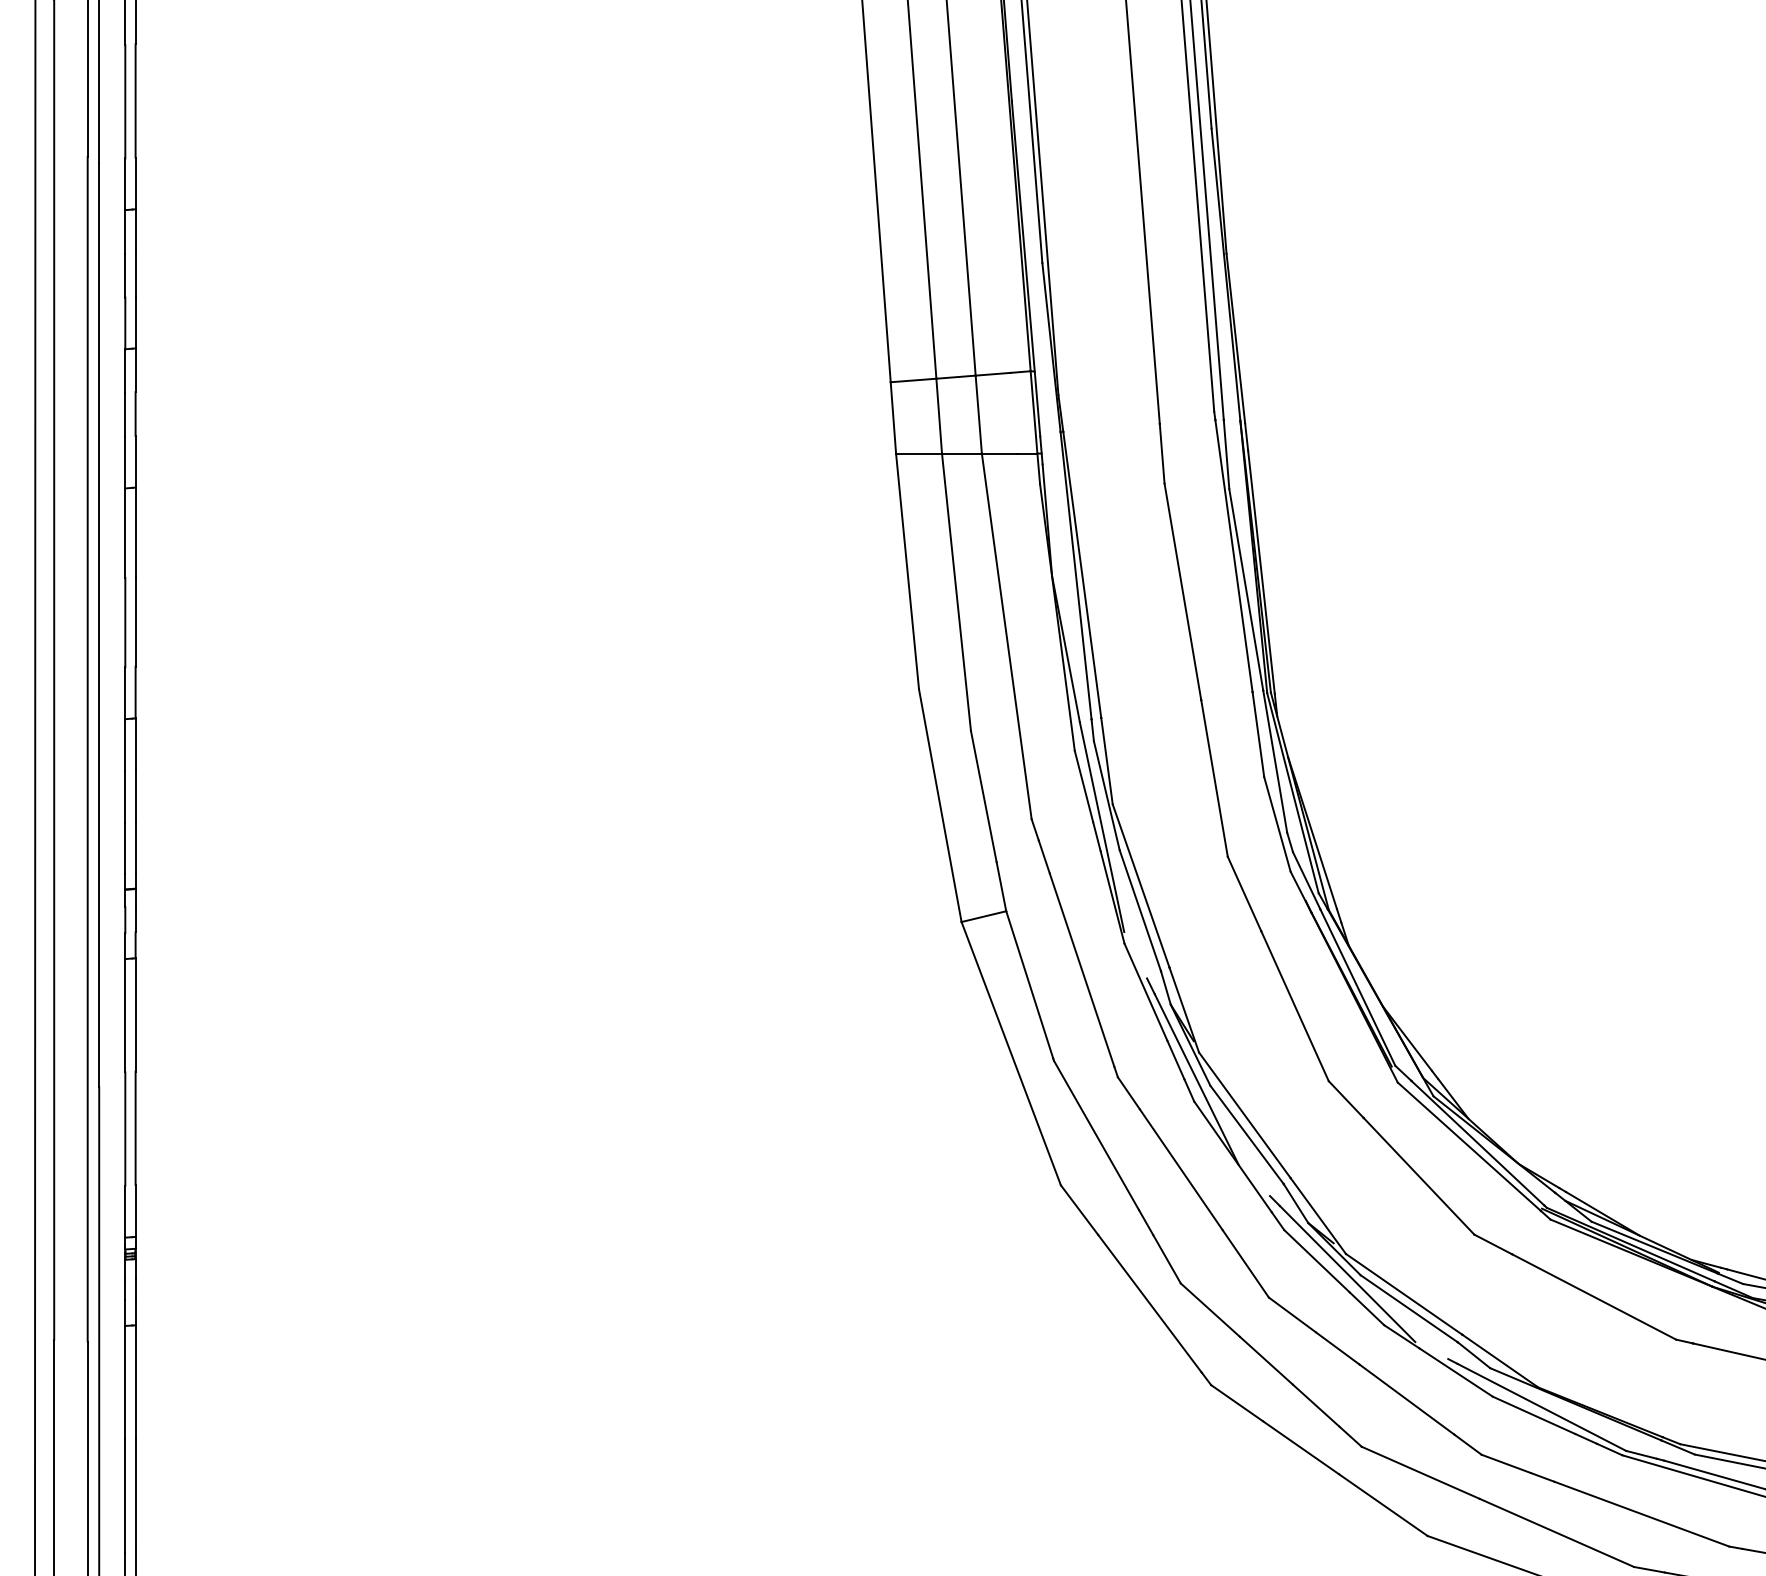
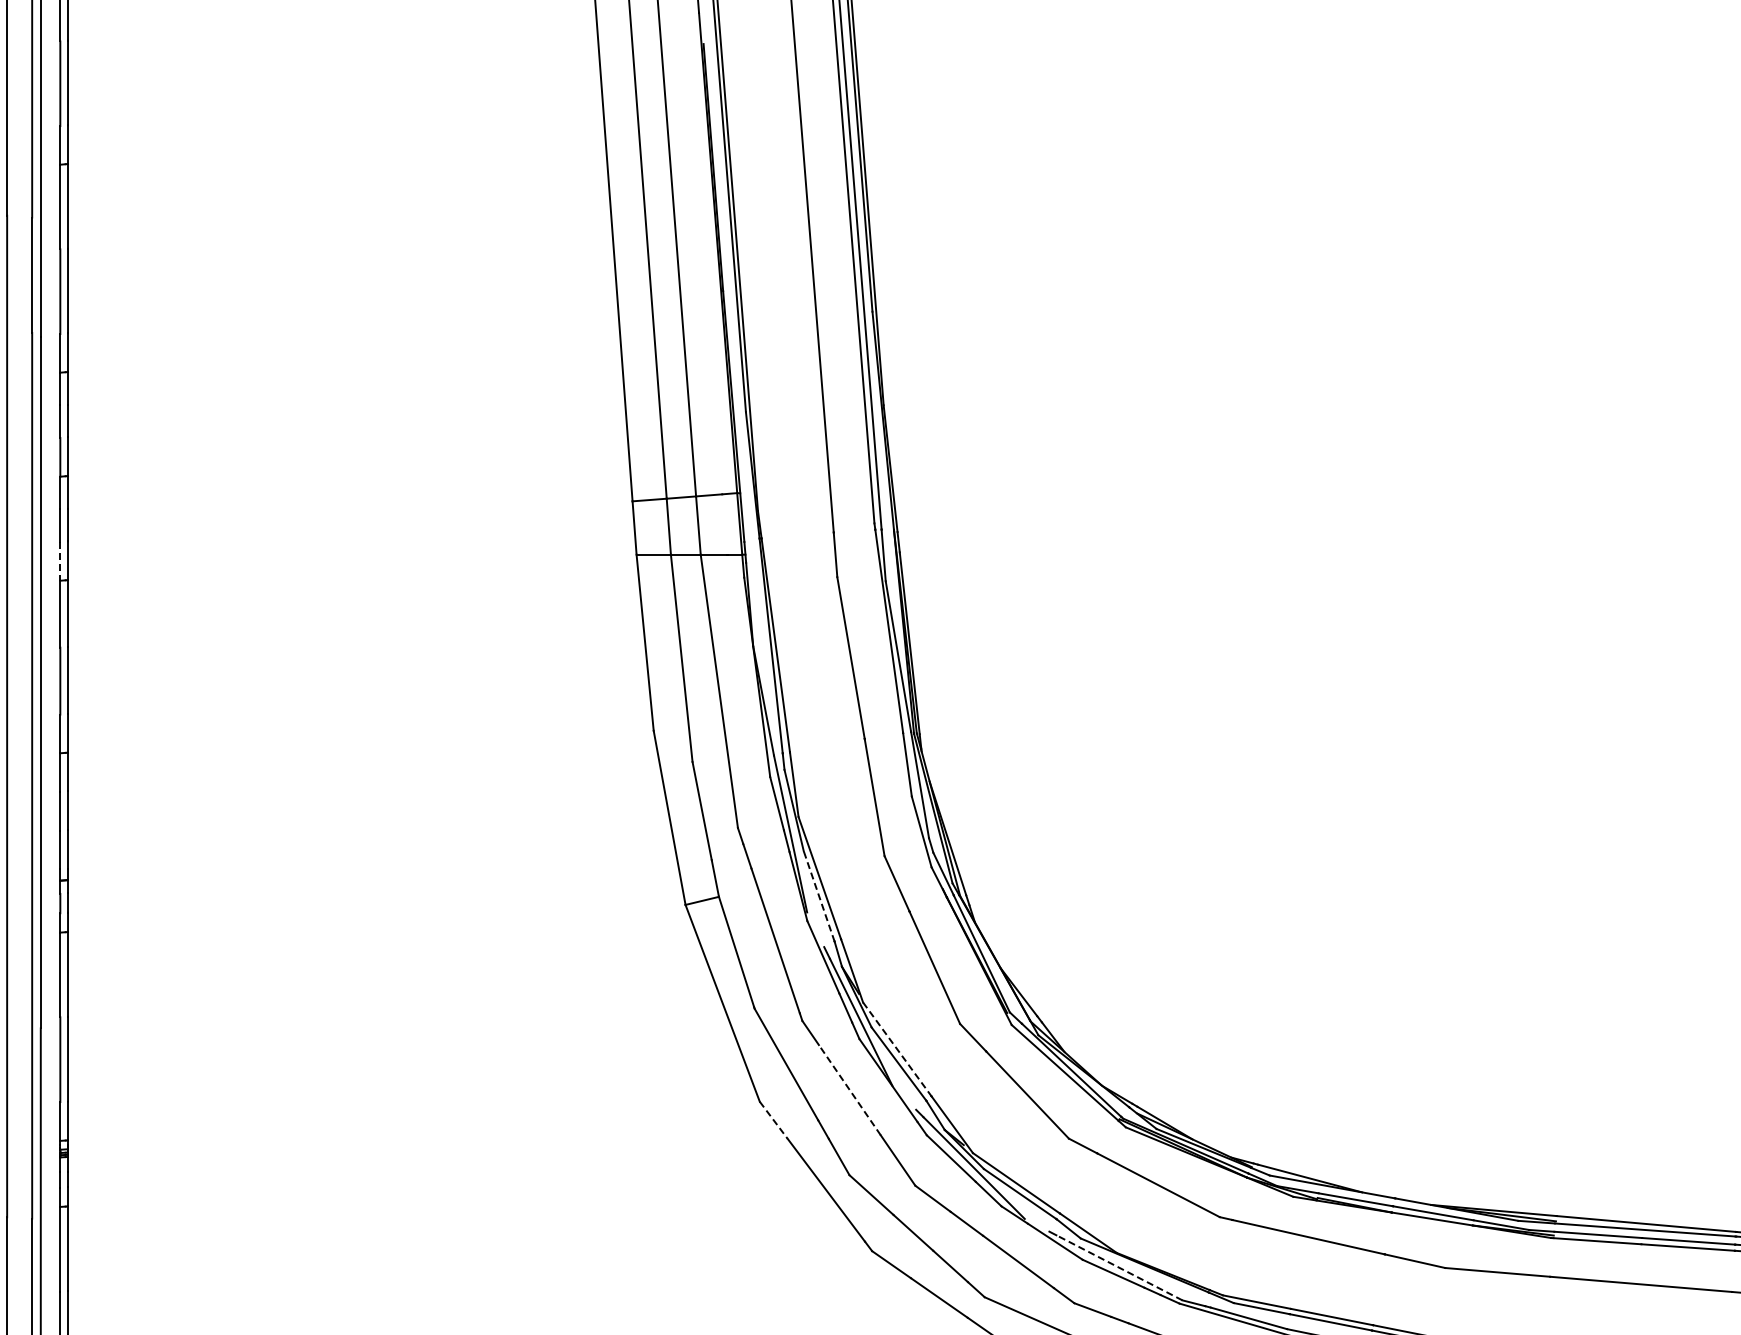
line: (125, 462) -> (60, 561), solid -> dashed
line: (1140, 910) -> (819, 896), solid -> dashed
line: (1245, 1115) -> (897, 1049), solid -> dashed
line: (1180, 1170) -> (849, 1090), solid -> dashed
line: (1080, 1210) -> (774, 1120), solid -> dashed
line: (1541, 1406) -> (1119, 1267), solid -> dashed

